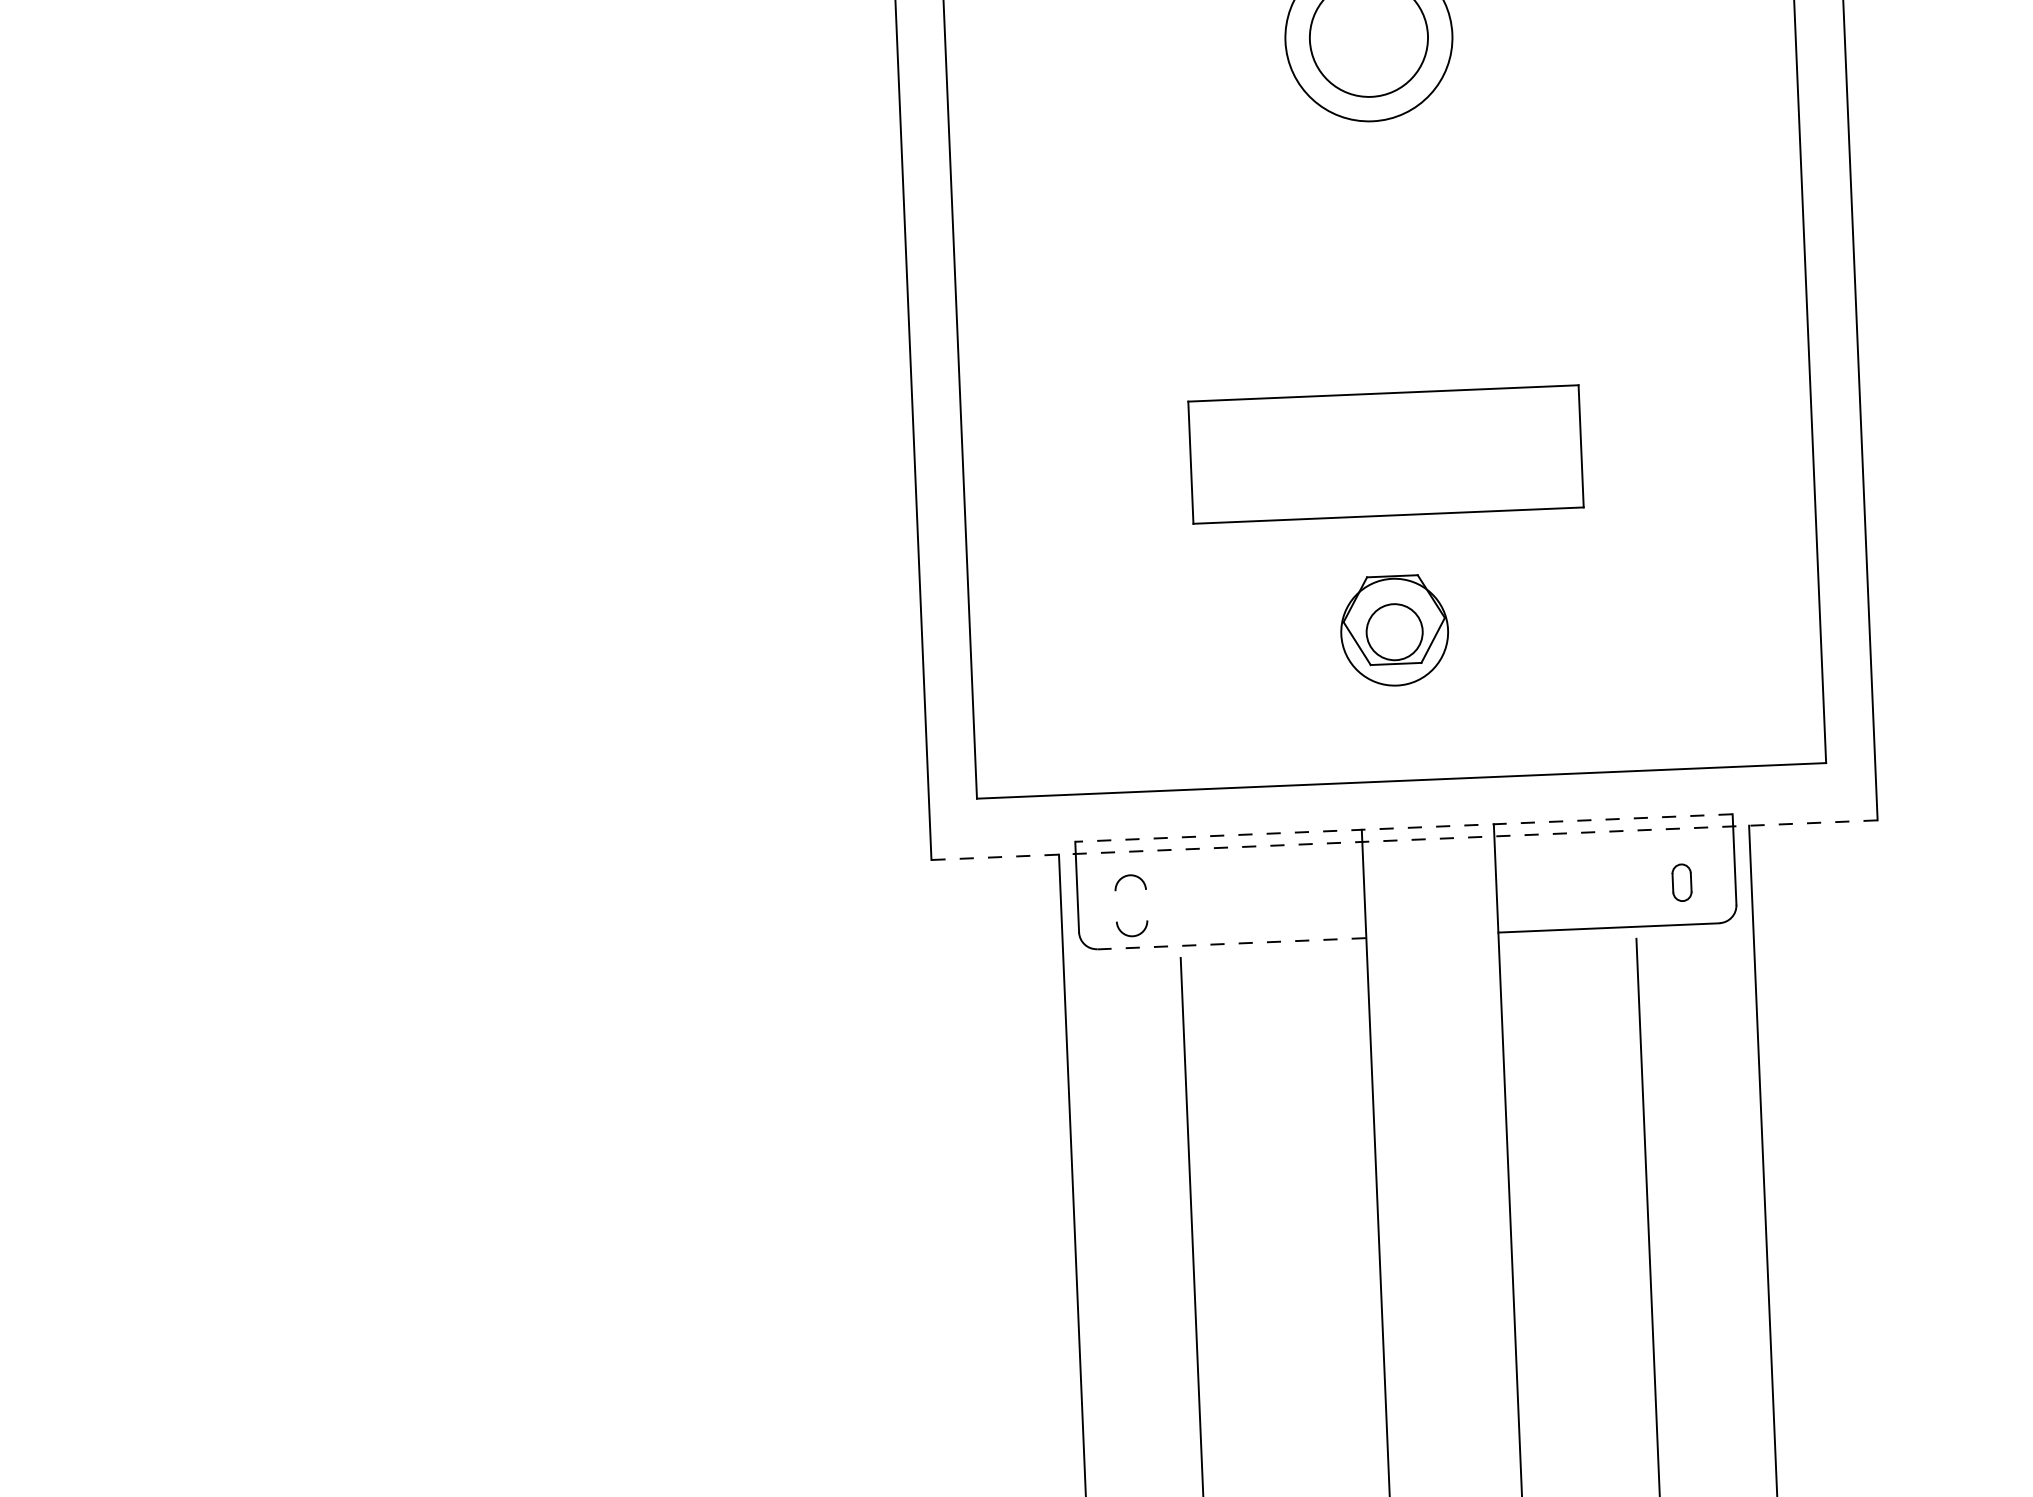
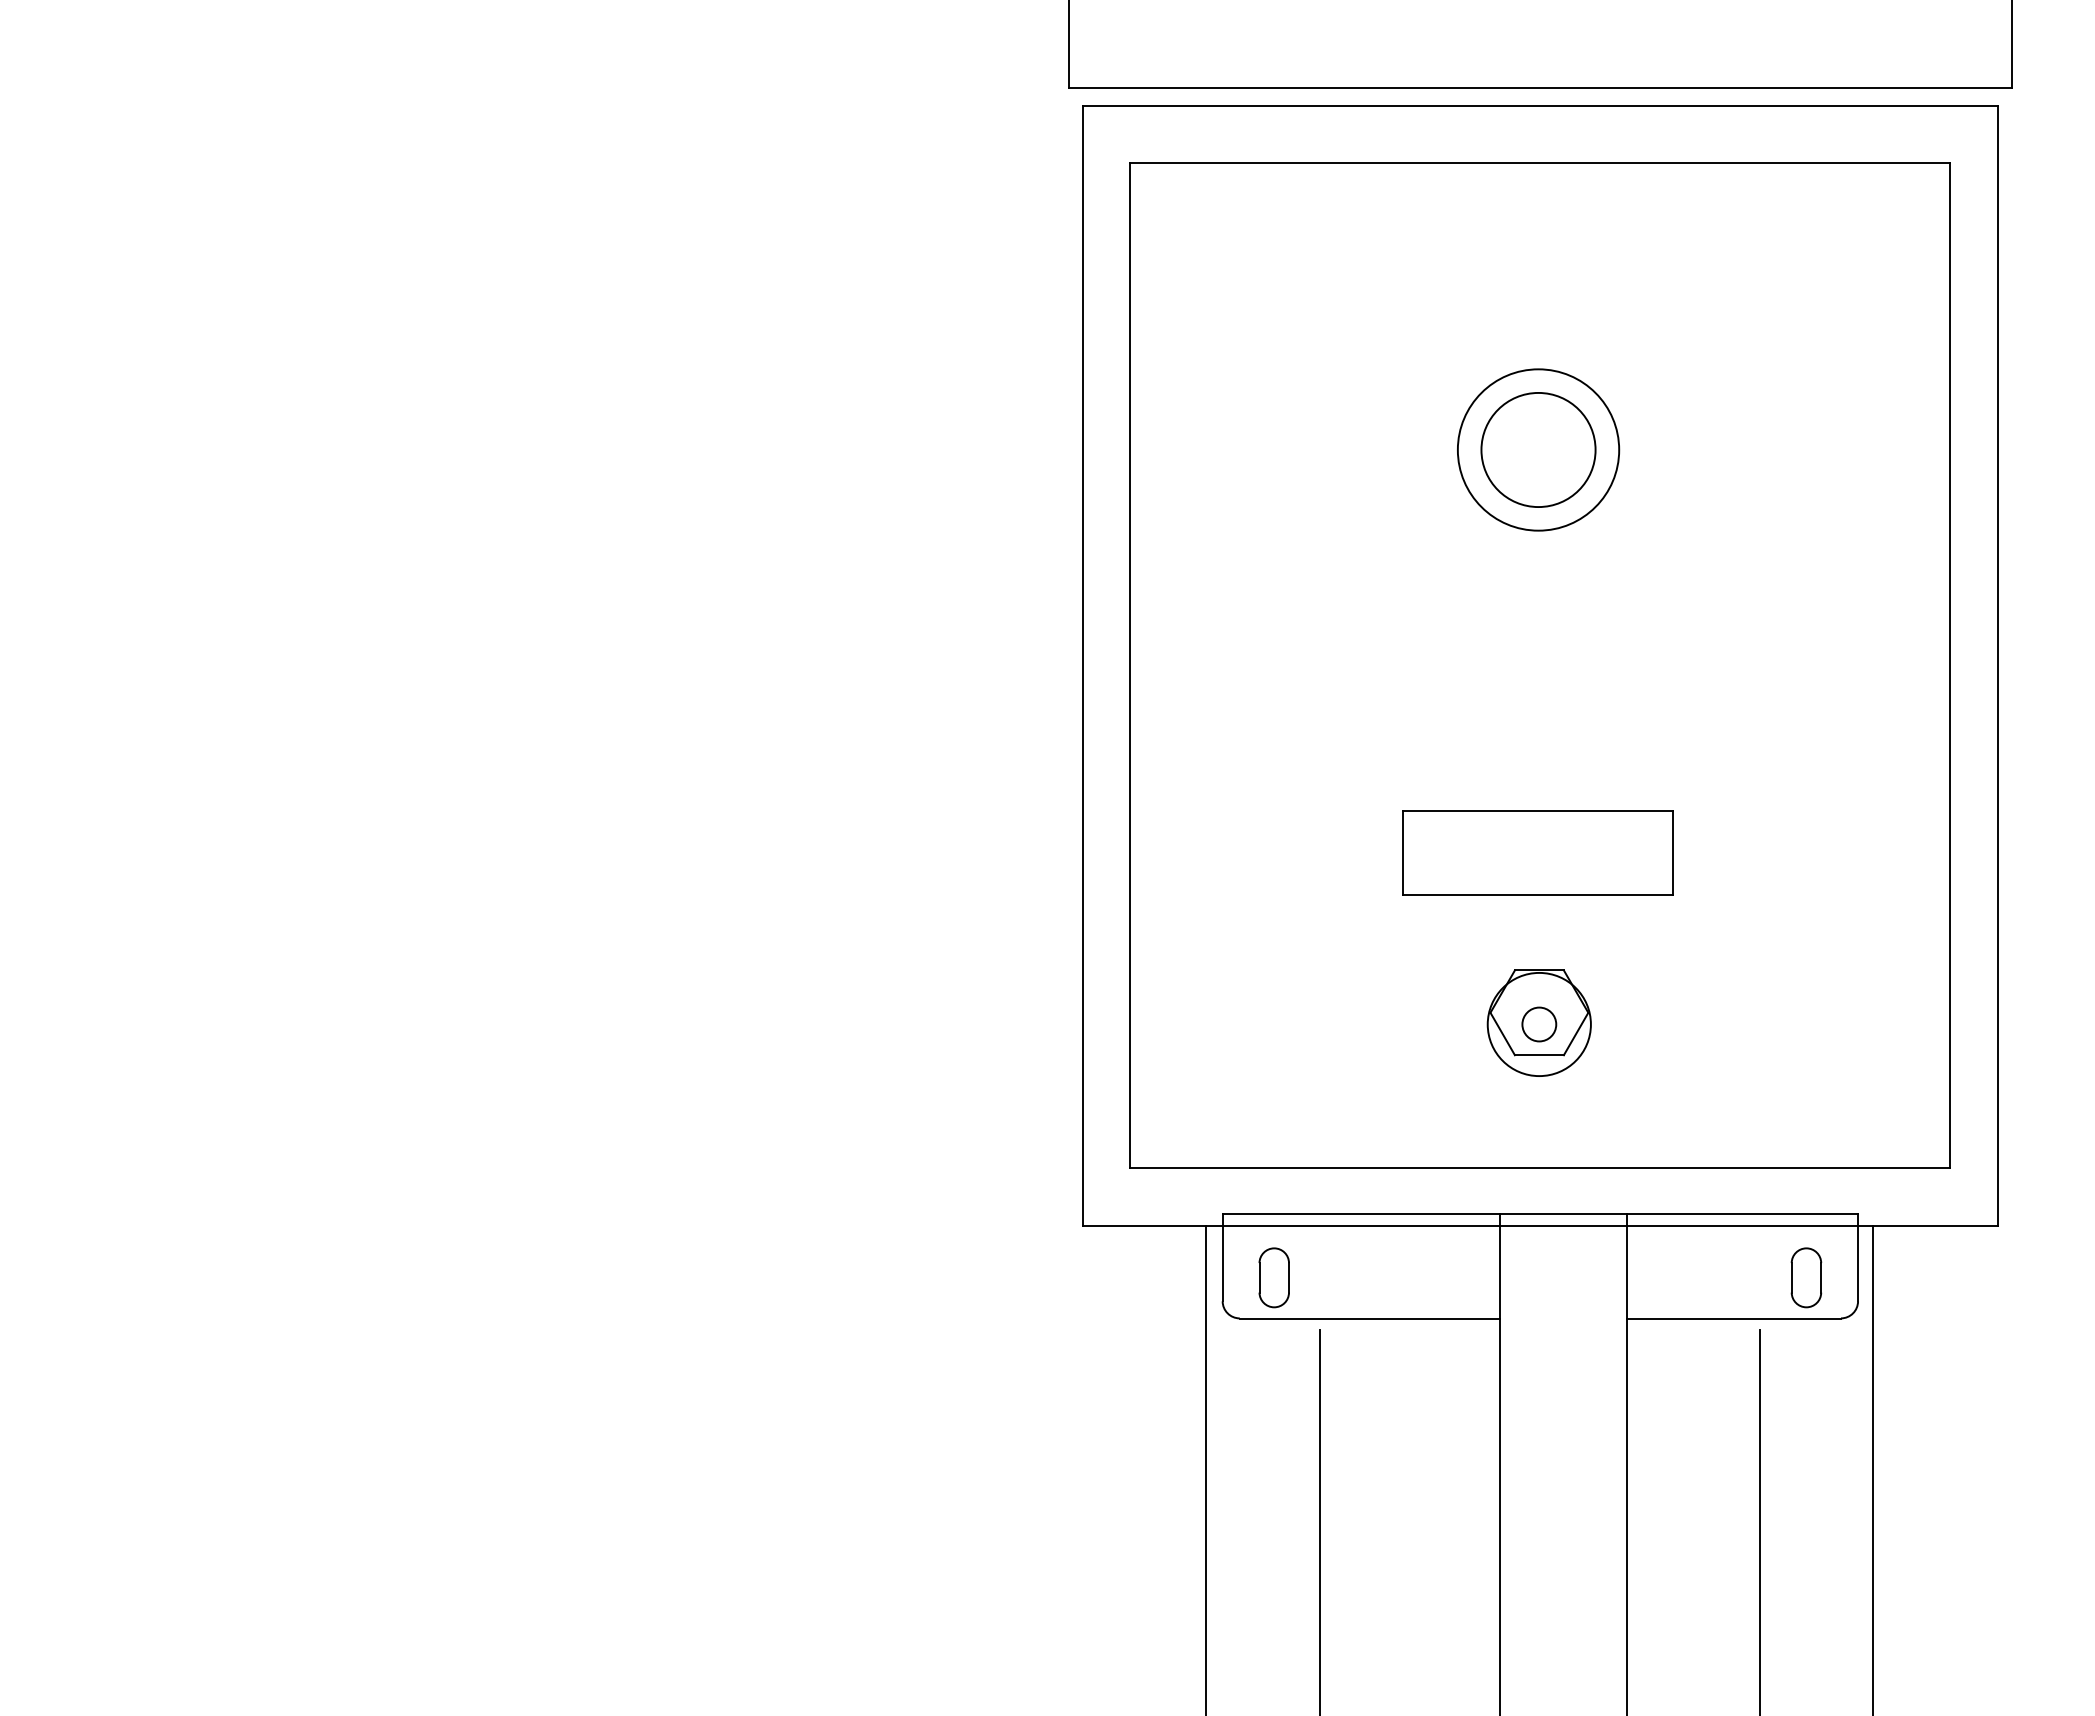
part: (1385, 454) -> (1537, 852), size x0.71
circle: (1394, 632) -> (1539, 1024), size x0.62
line: (1404, 827) -> (1540, 1213), dashed -> solid
line: (1403, 840) -> (1539, 1225), dashed -> solid
part: (1682, 882) -> (1806, 1277), size x1.67
line: (1147, 904) -> (1289, 1277), added
line: (1116, 906) -> (1259, 1277), added
line: (1231, 943) -> (1369, 1318), dashed -> solid

